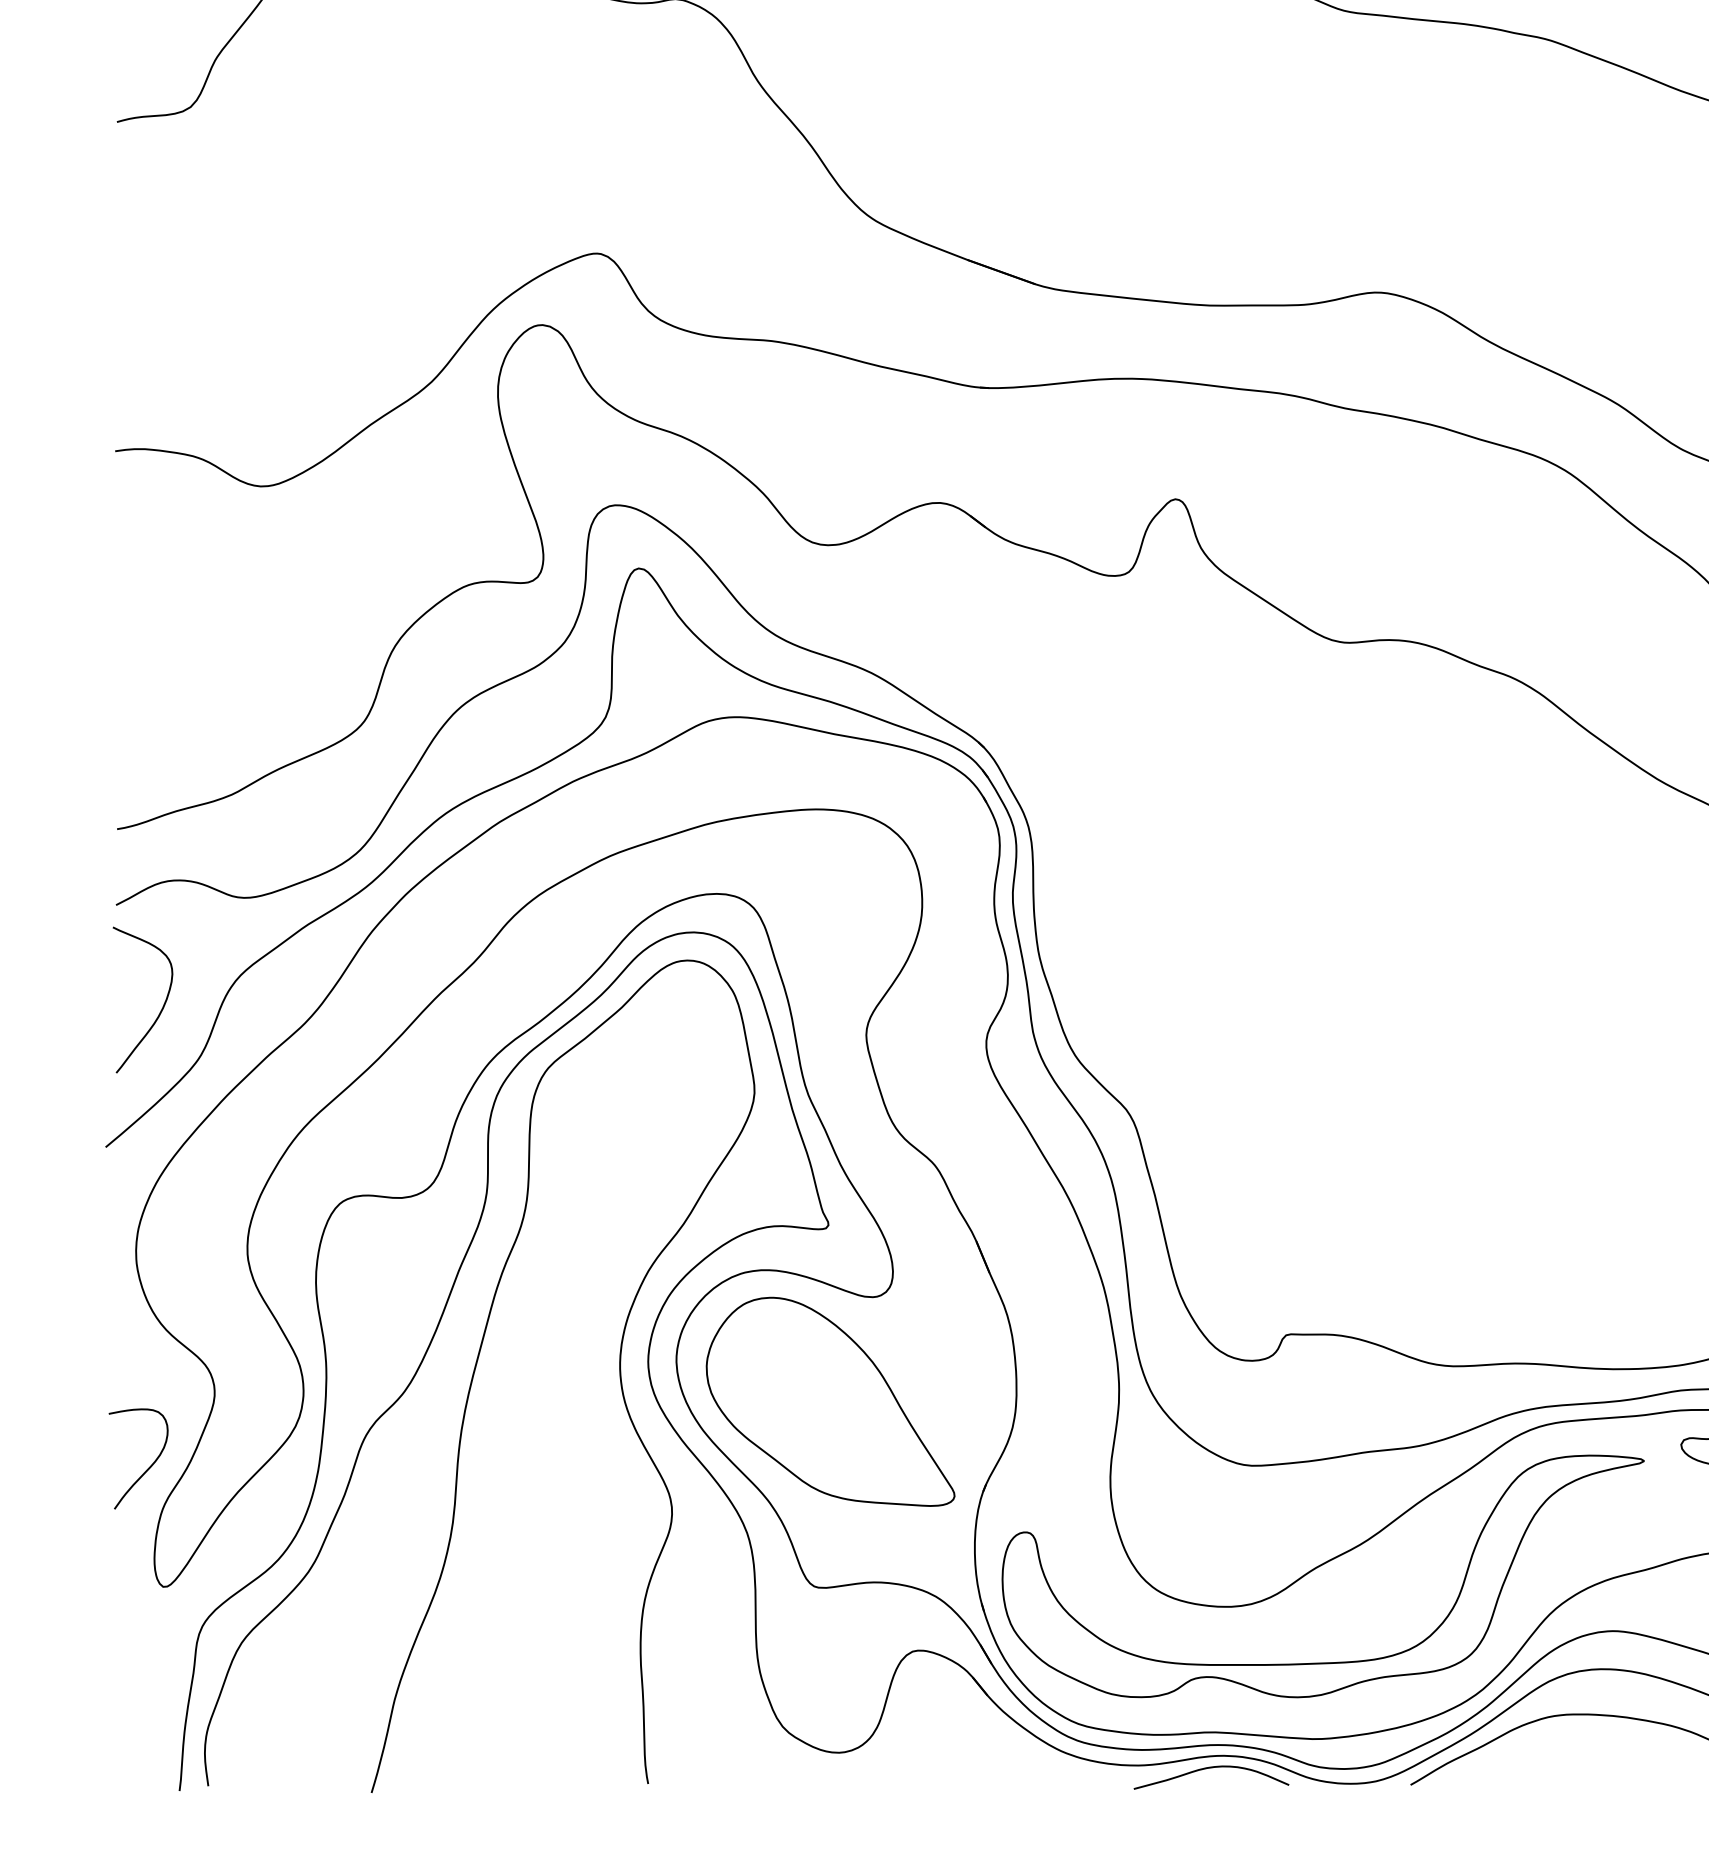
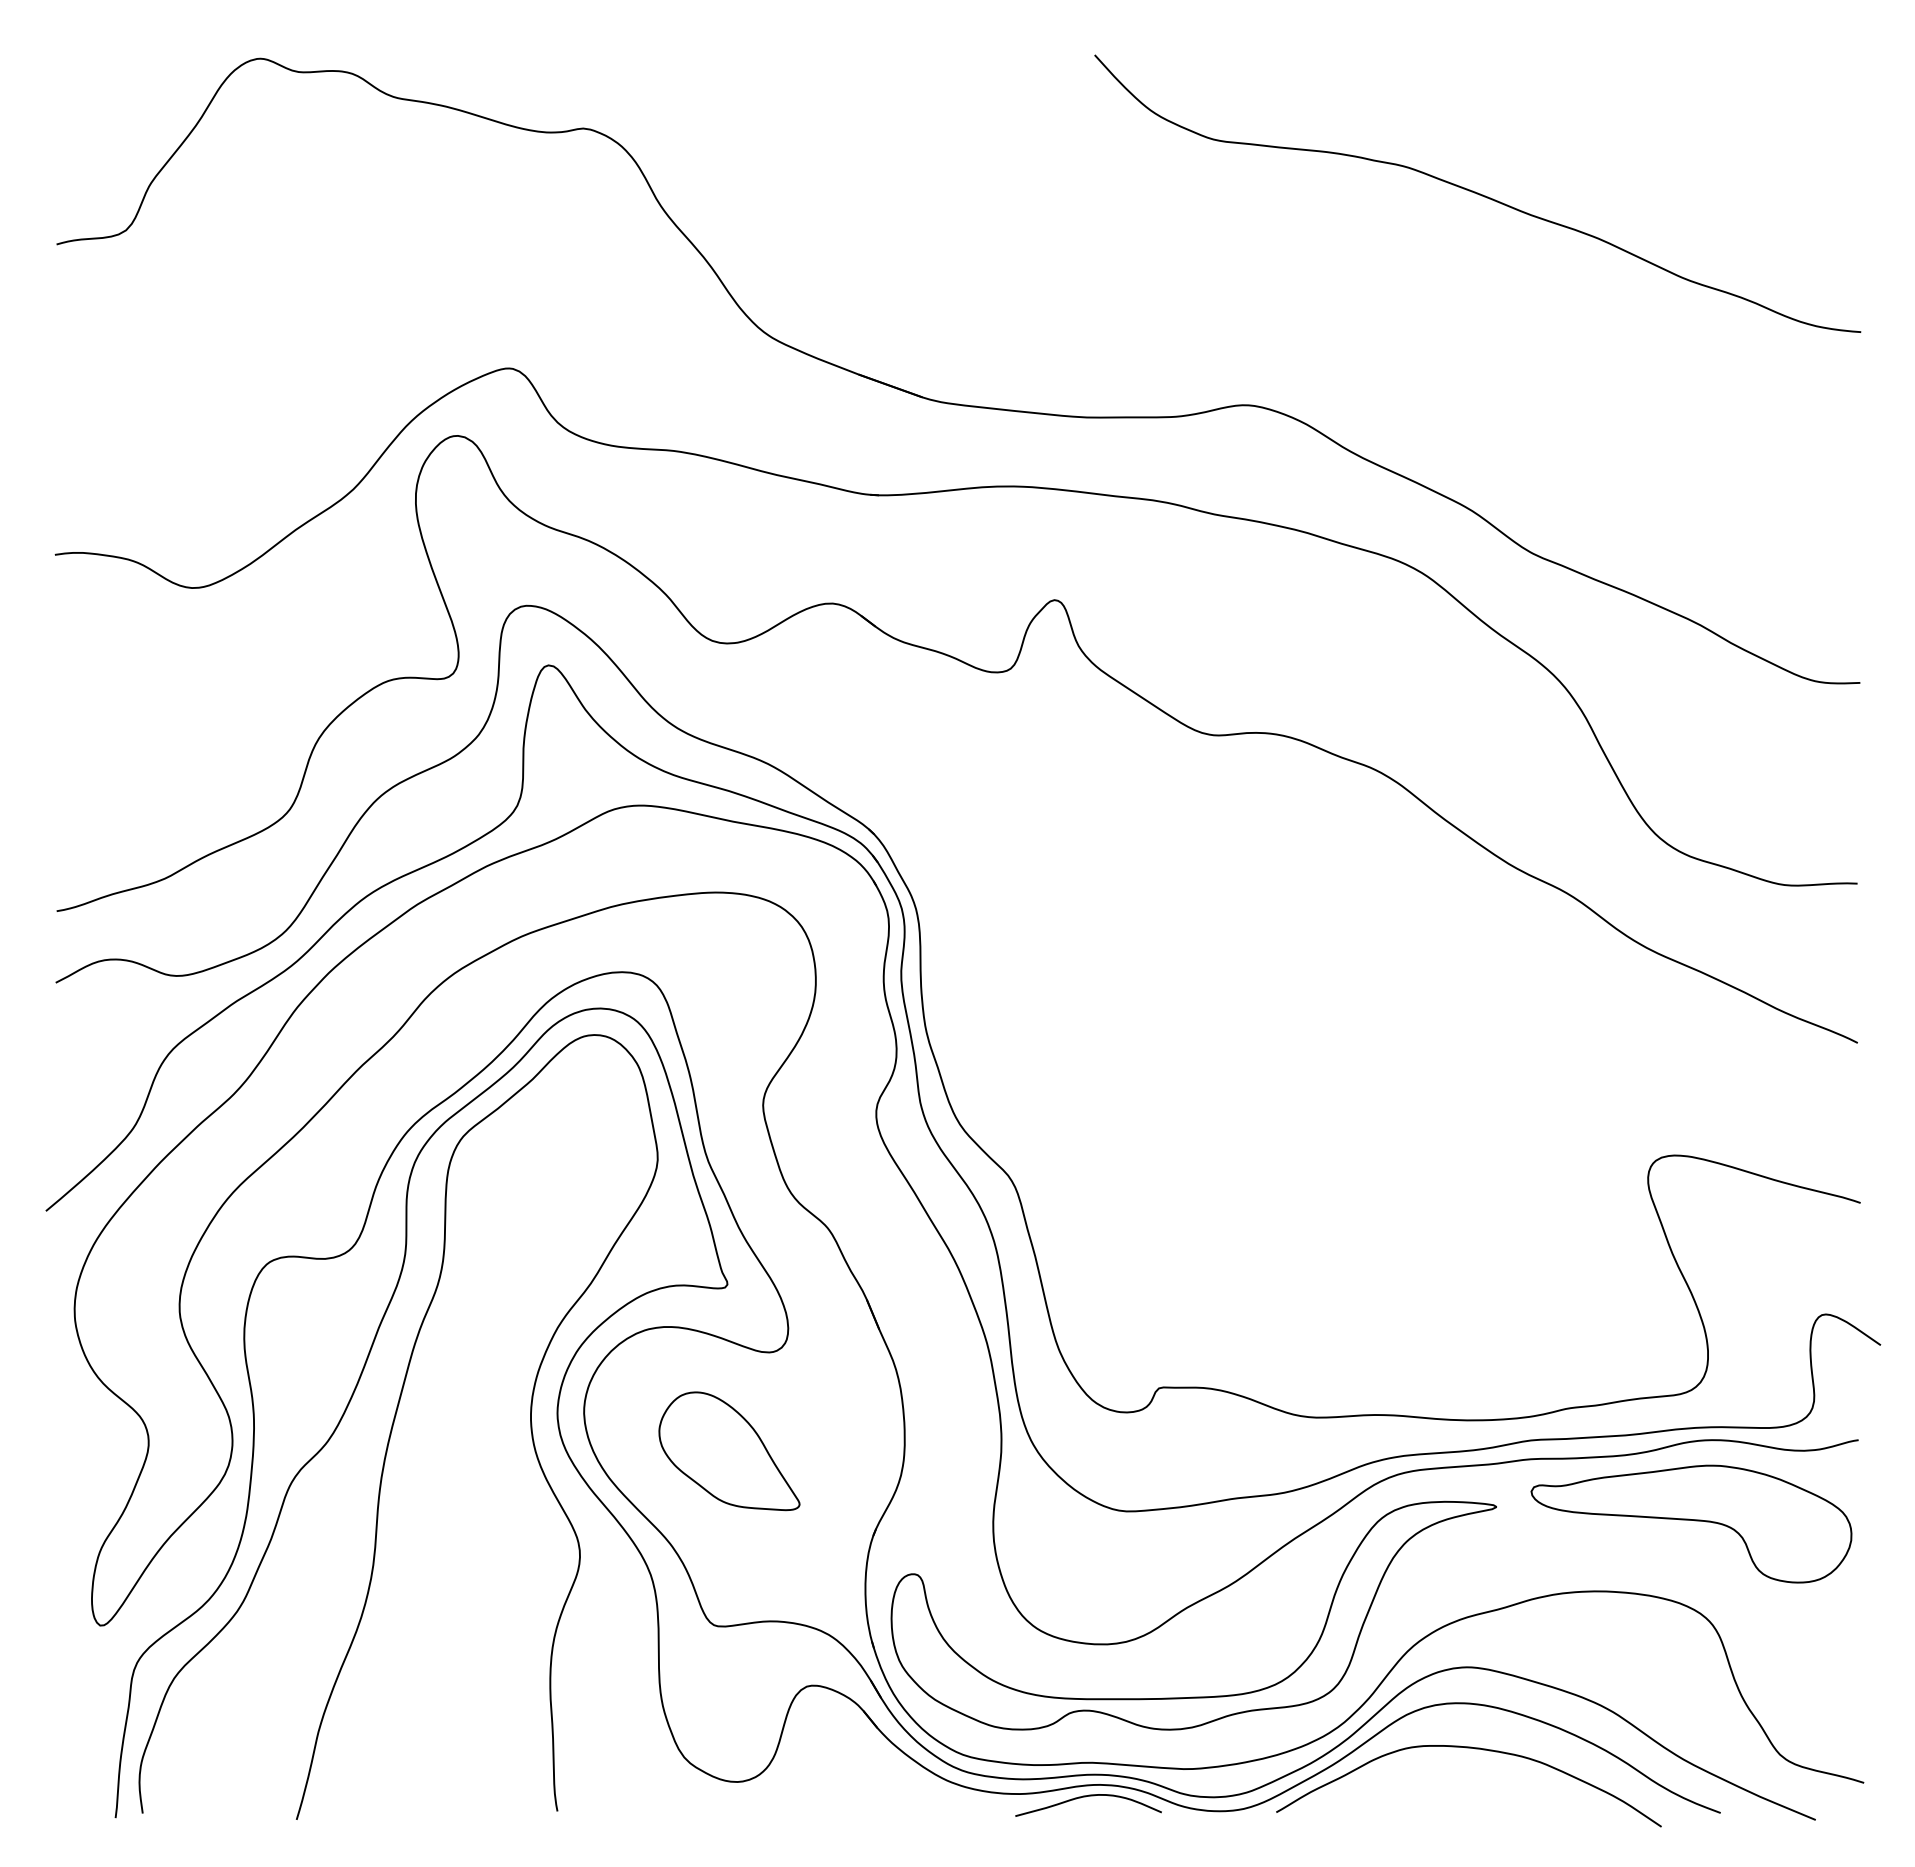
curve: (161, 1008) -> (98, 1080), removed
part: (830, 1402) -> (729, 1451), size x0.6
curve: (148, 1466) -> (86, 1512), removed

